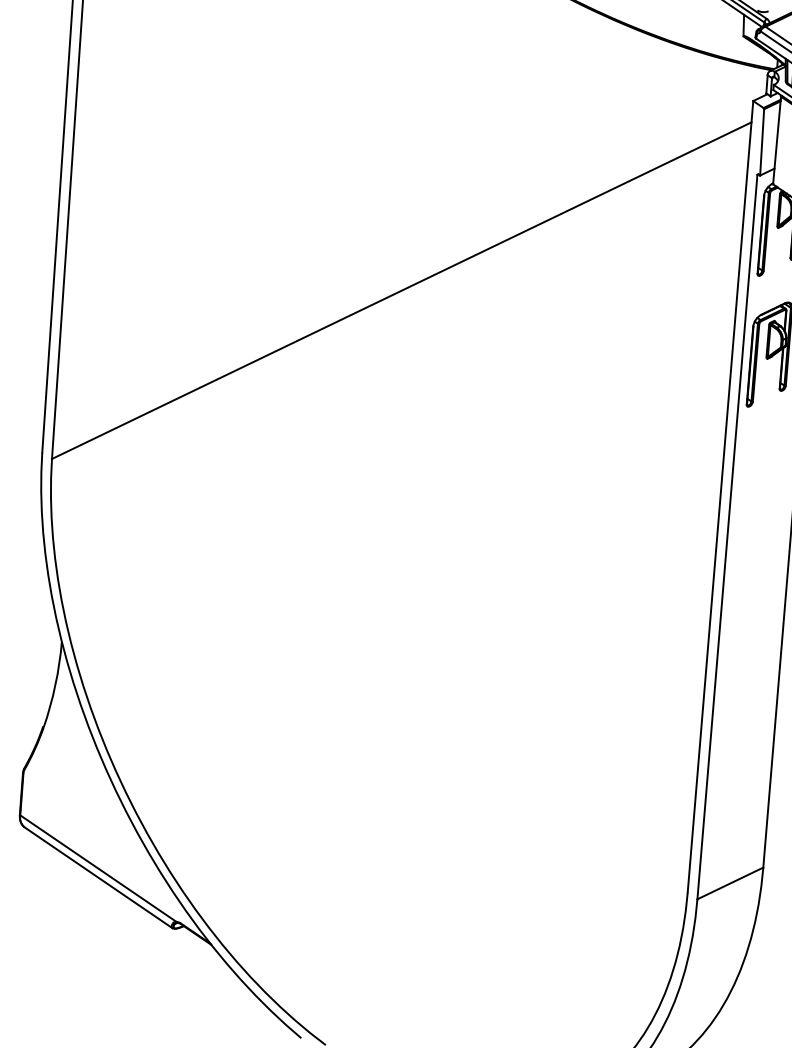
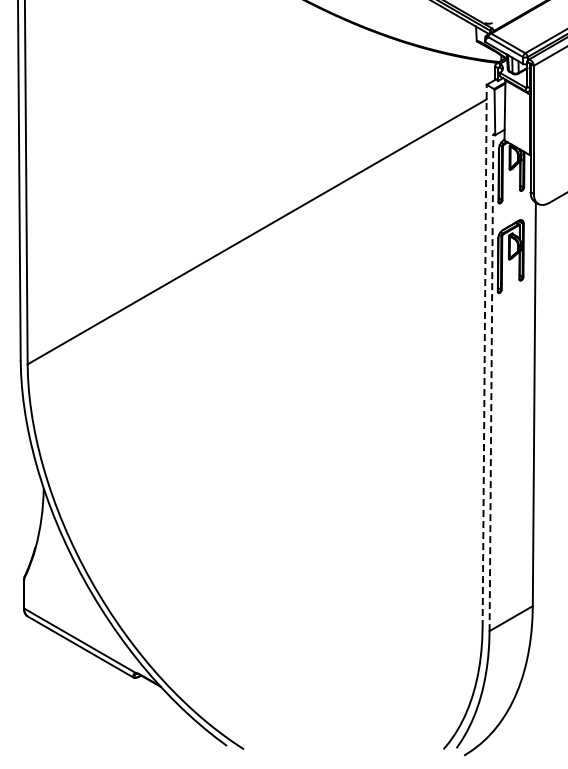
line: (720, 496) -> (484, 355), solid -> dashed
line: (727, 536) -> (491, 382), solid -> dashed

